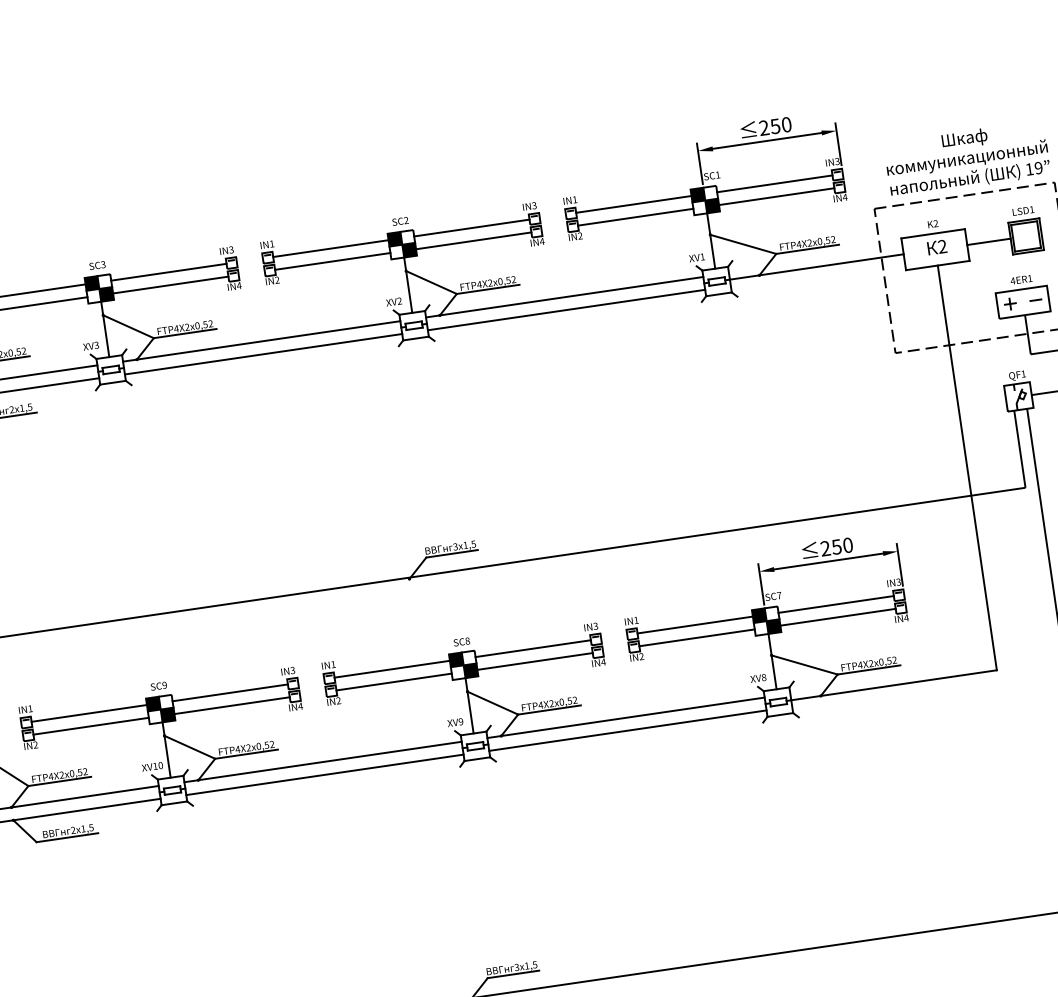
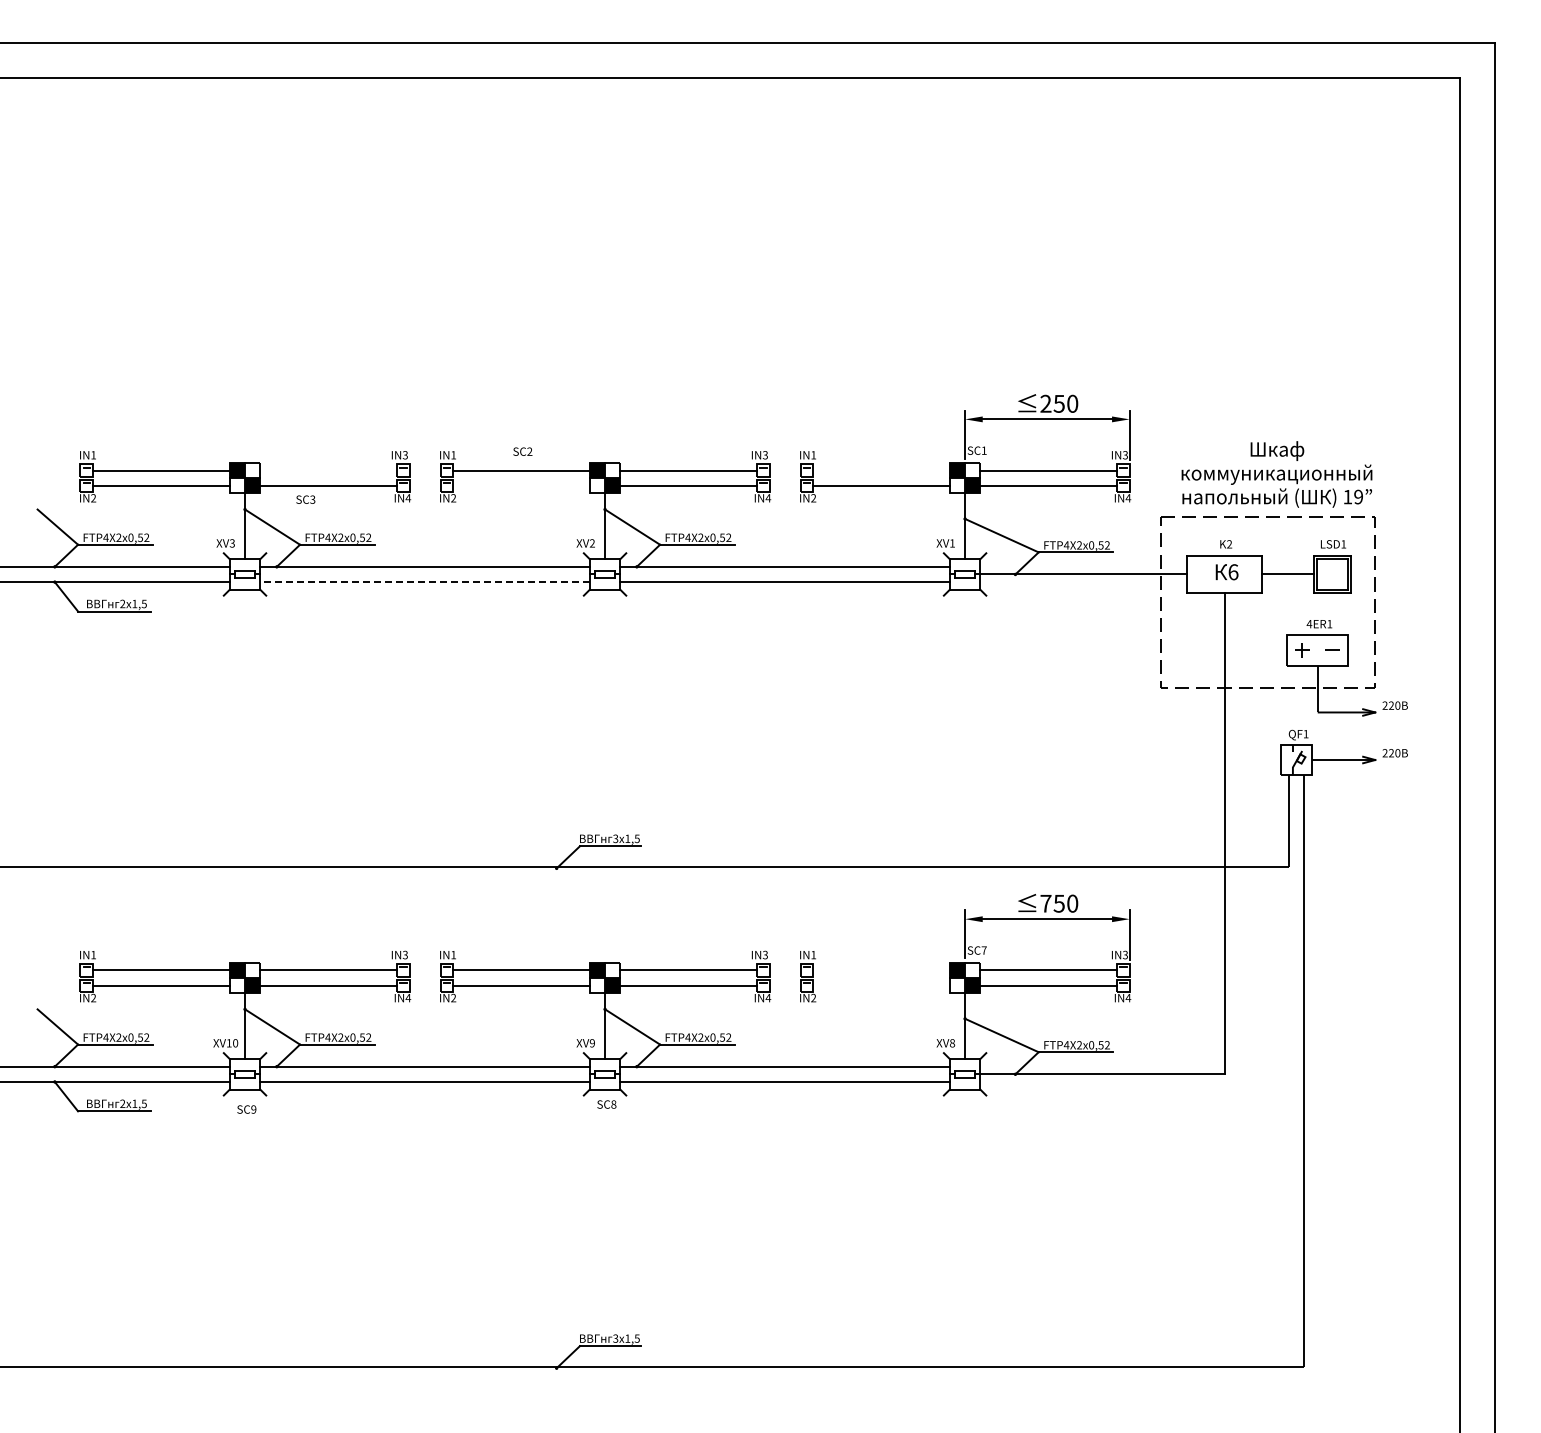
line: (633, 204) -> (880, 470), removed
text: (400, 221) -> (522, 451), moved
text: (942, 246) -> (1233, 572), 2 -> 6
line: (332, 261) -> (520, 485), removed
text: (97, 265) -> (305, 499), moved
line: (168, 272) -> (328, 470), removed
line: (264, 354) -> (425, 582), solid -> dashed
text: (825, 548) -> (1045, 903), 250 -> 750
line: (694, 625) -> (880, 970), removed
line: (696, 637) -> (880, 985), removed
text: (461, 641) -> (606, 1104), moved
text: (158, 686) -> (246, 1109), moved

